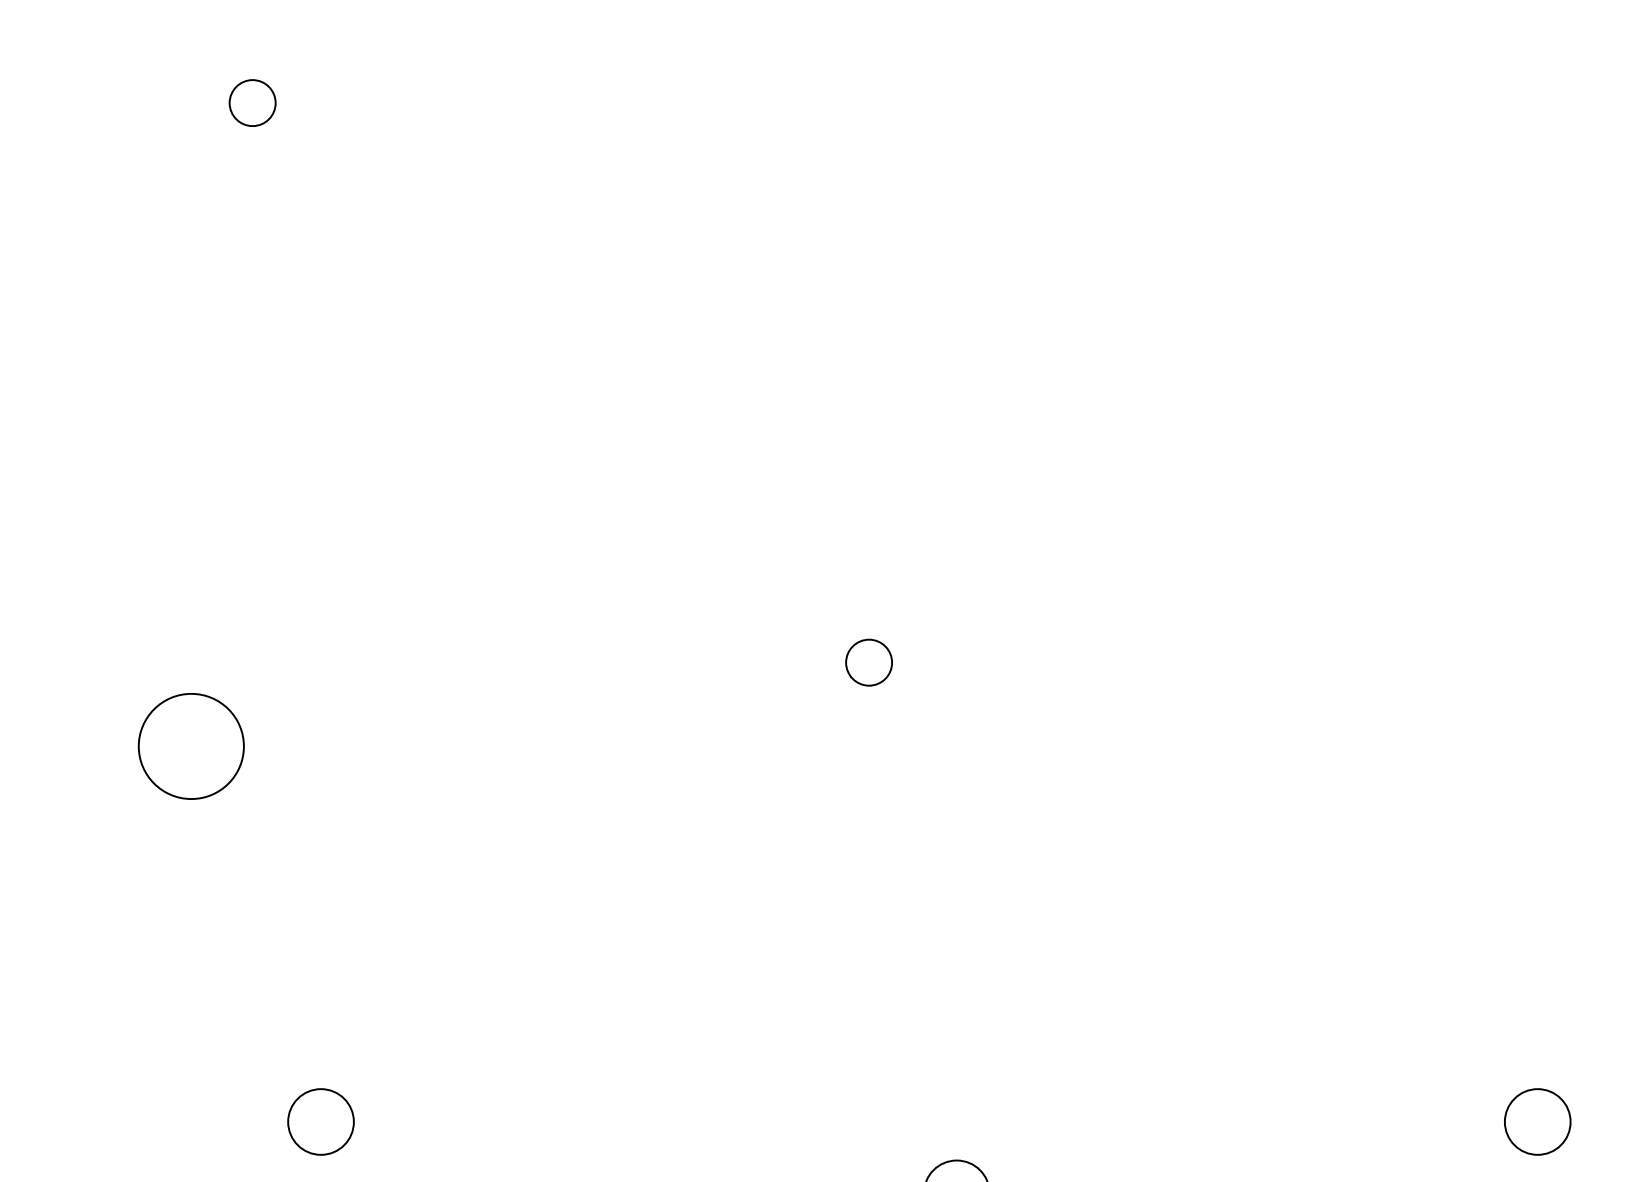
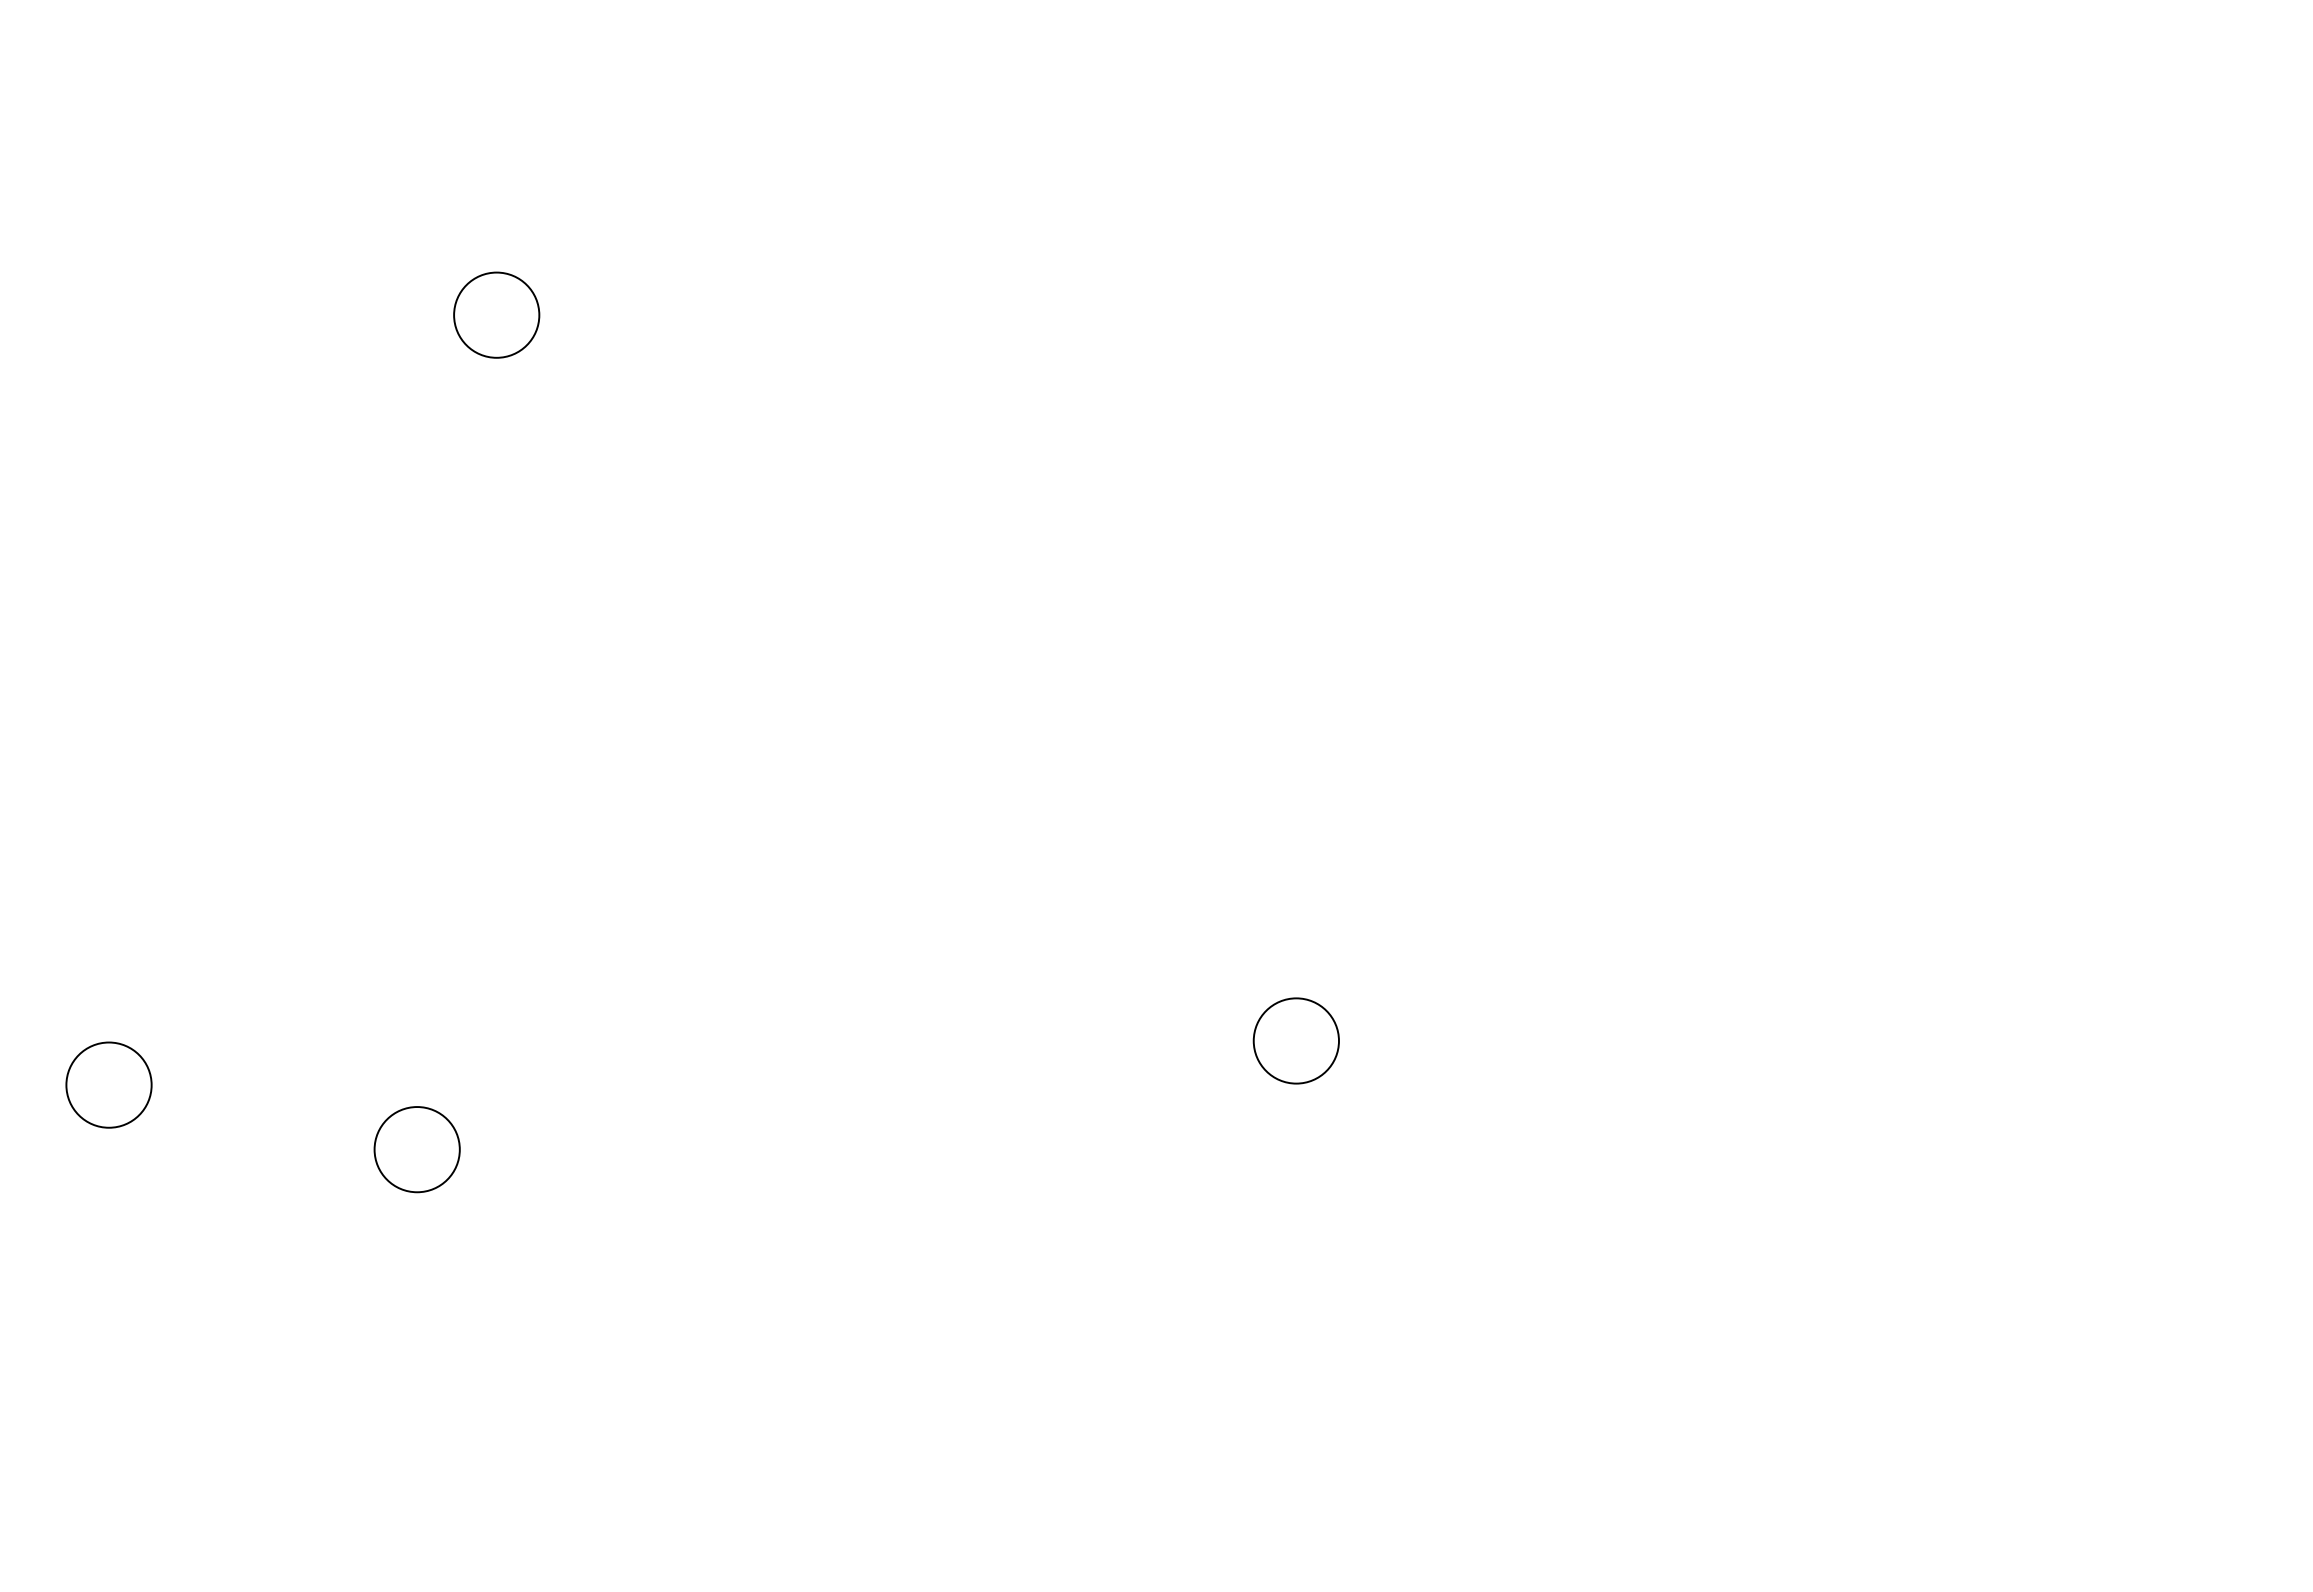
circle: (252, 102) -> (496, 314), size x1.43
circle: (868, 662) -> (1295, 1040), size x1.43
circle: (190, 746) -> (416, 1149), size x0.62

